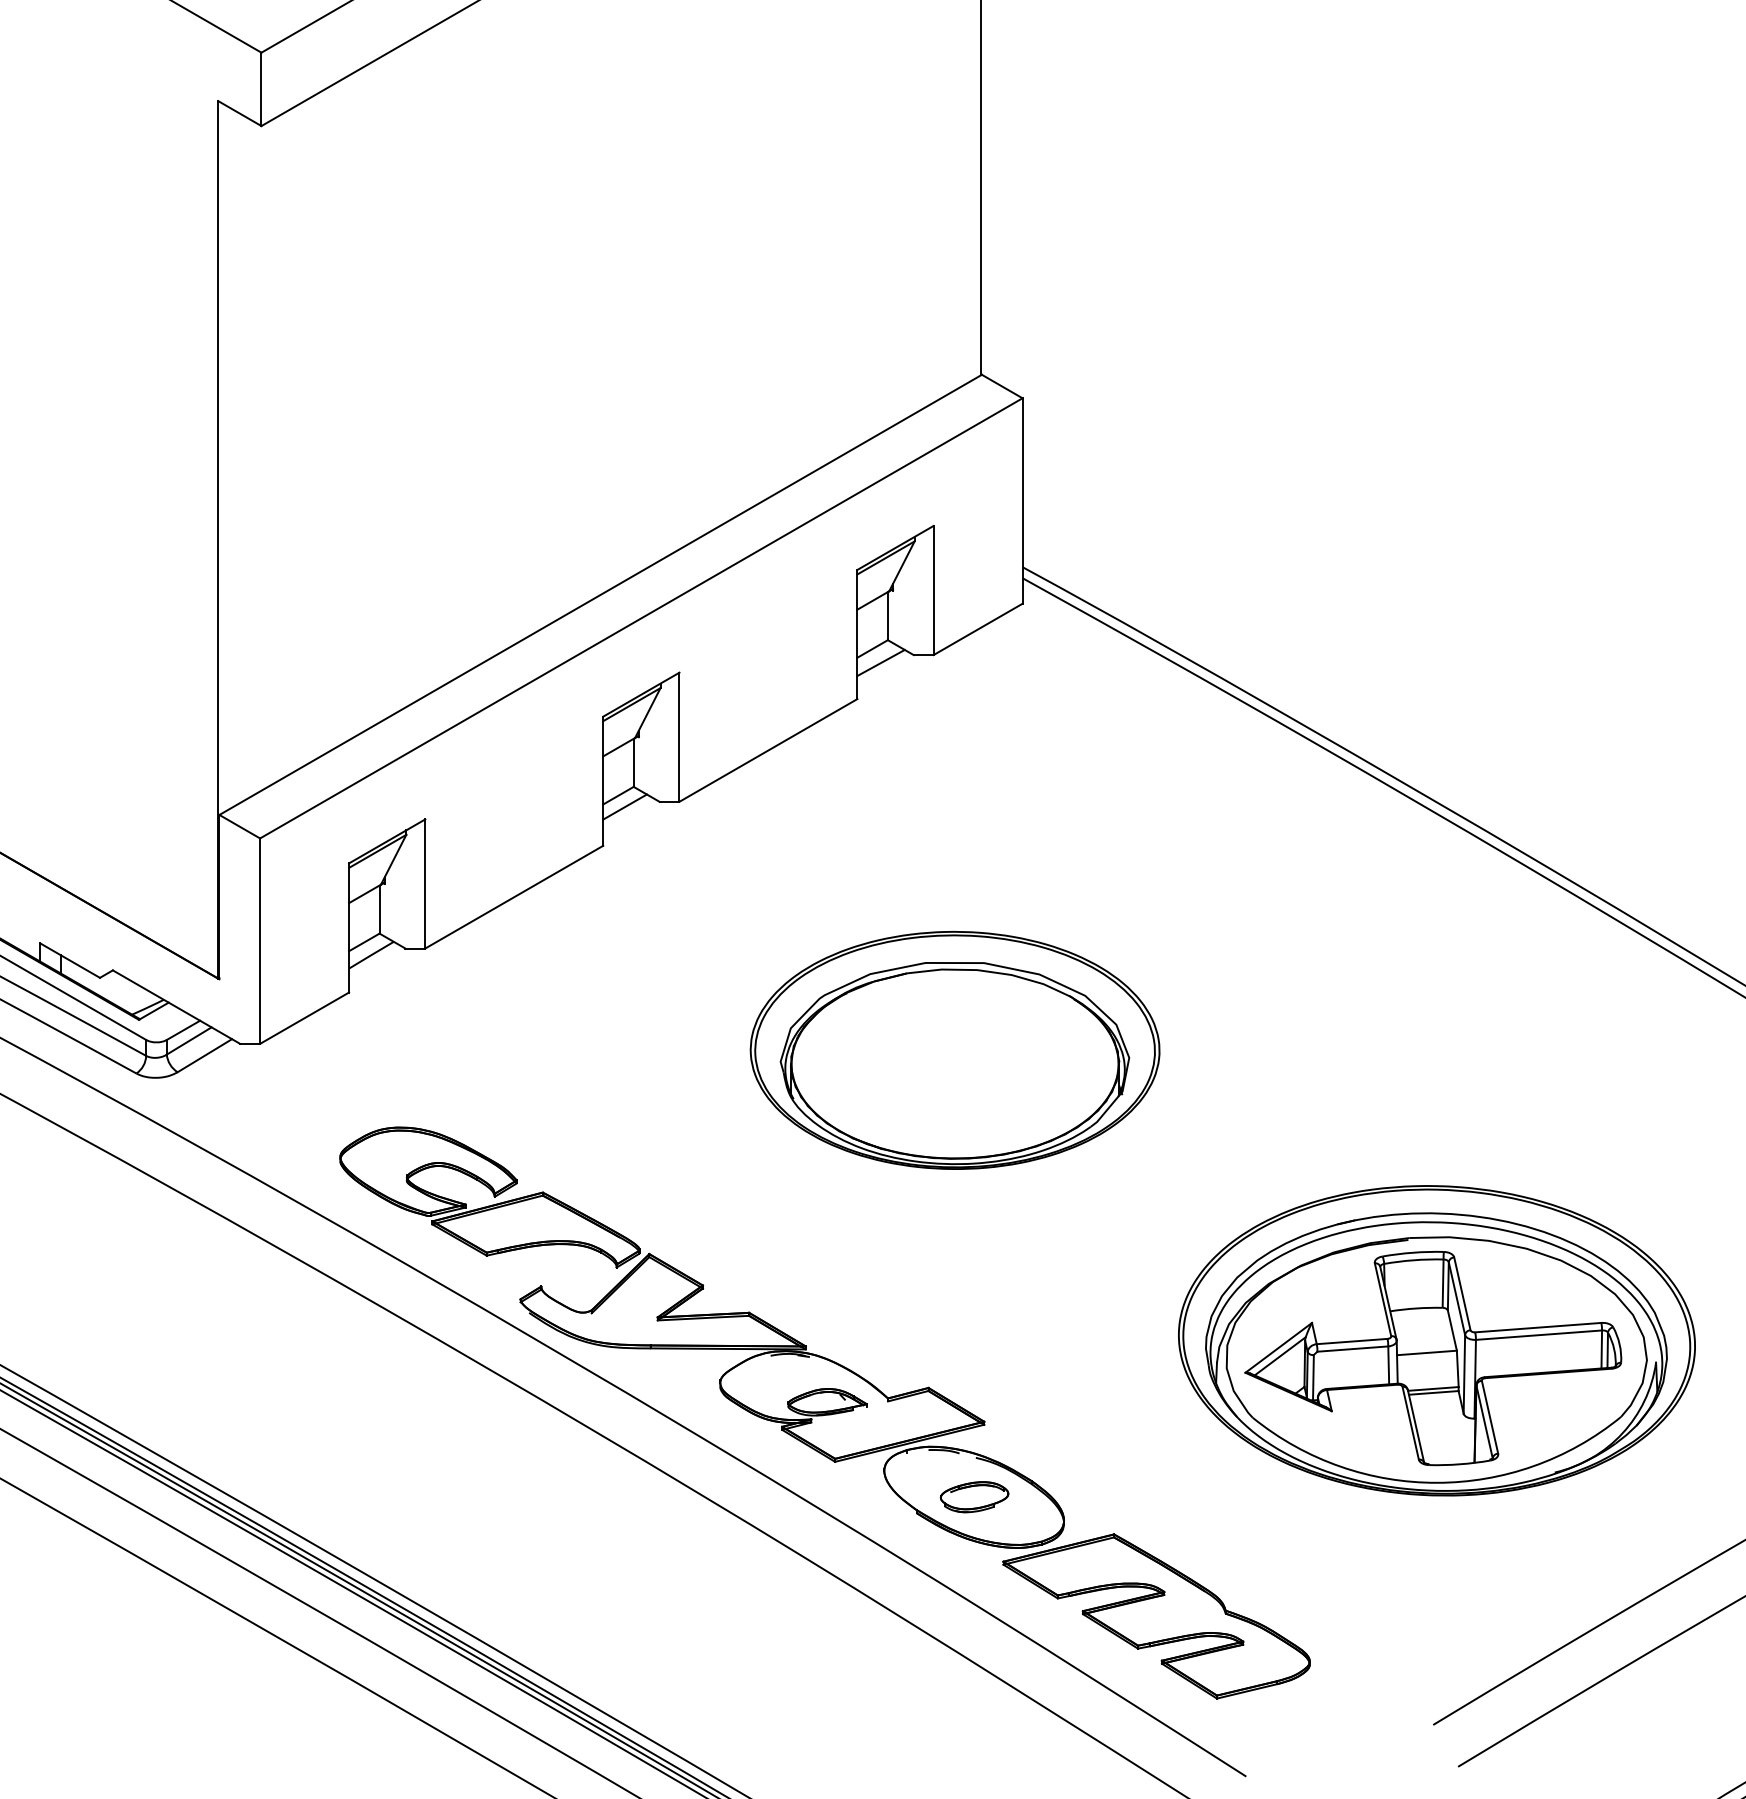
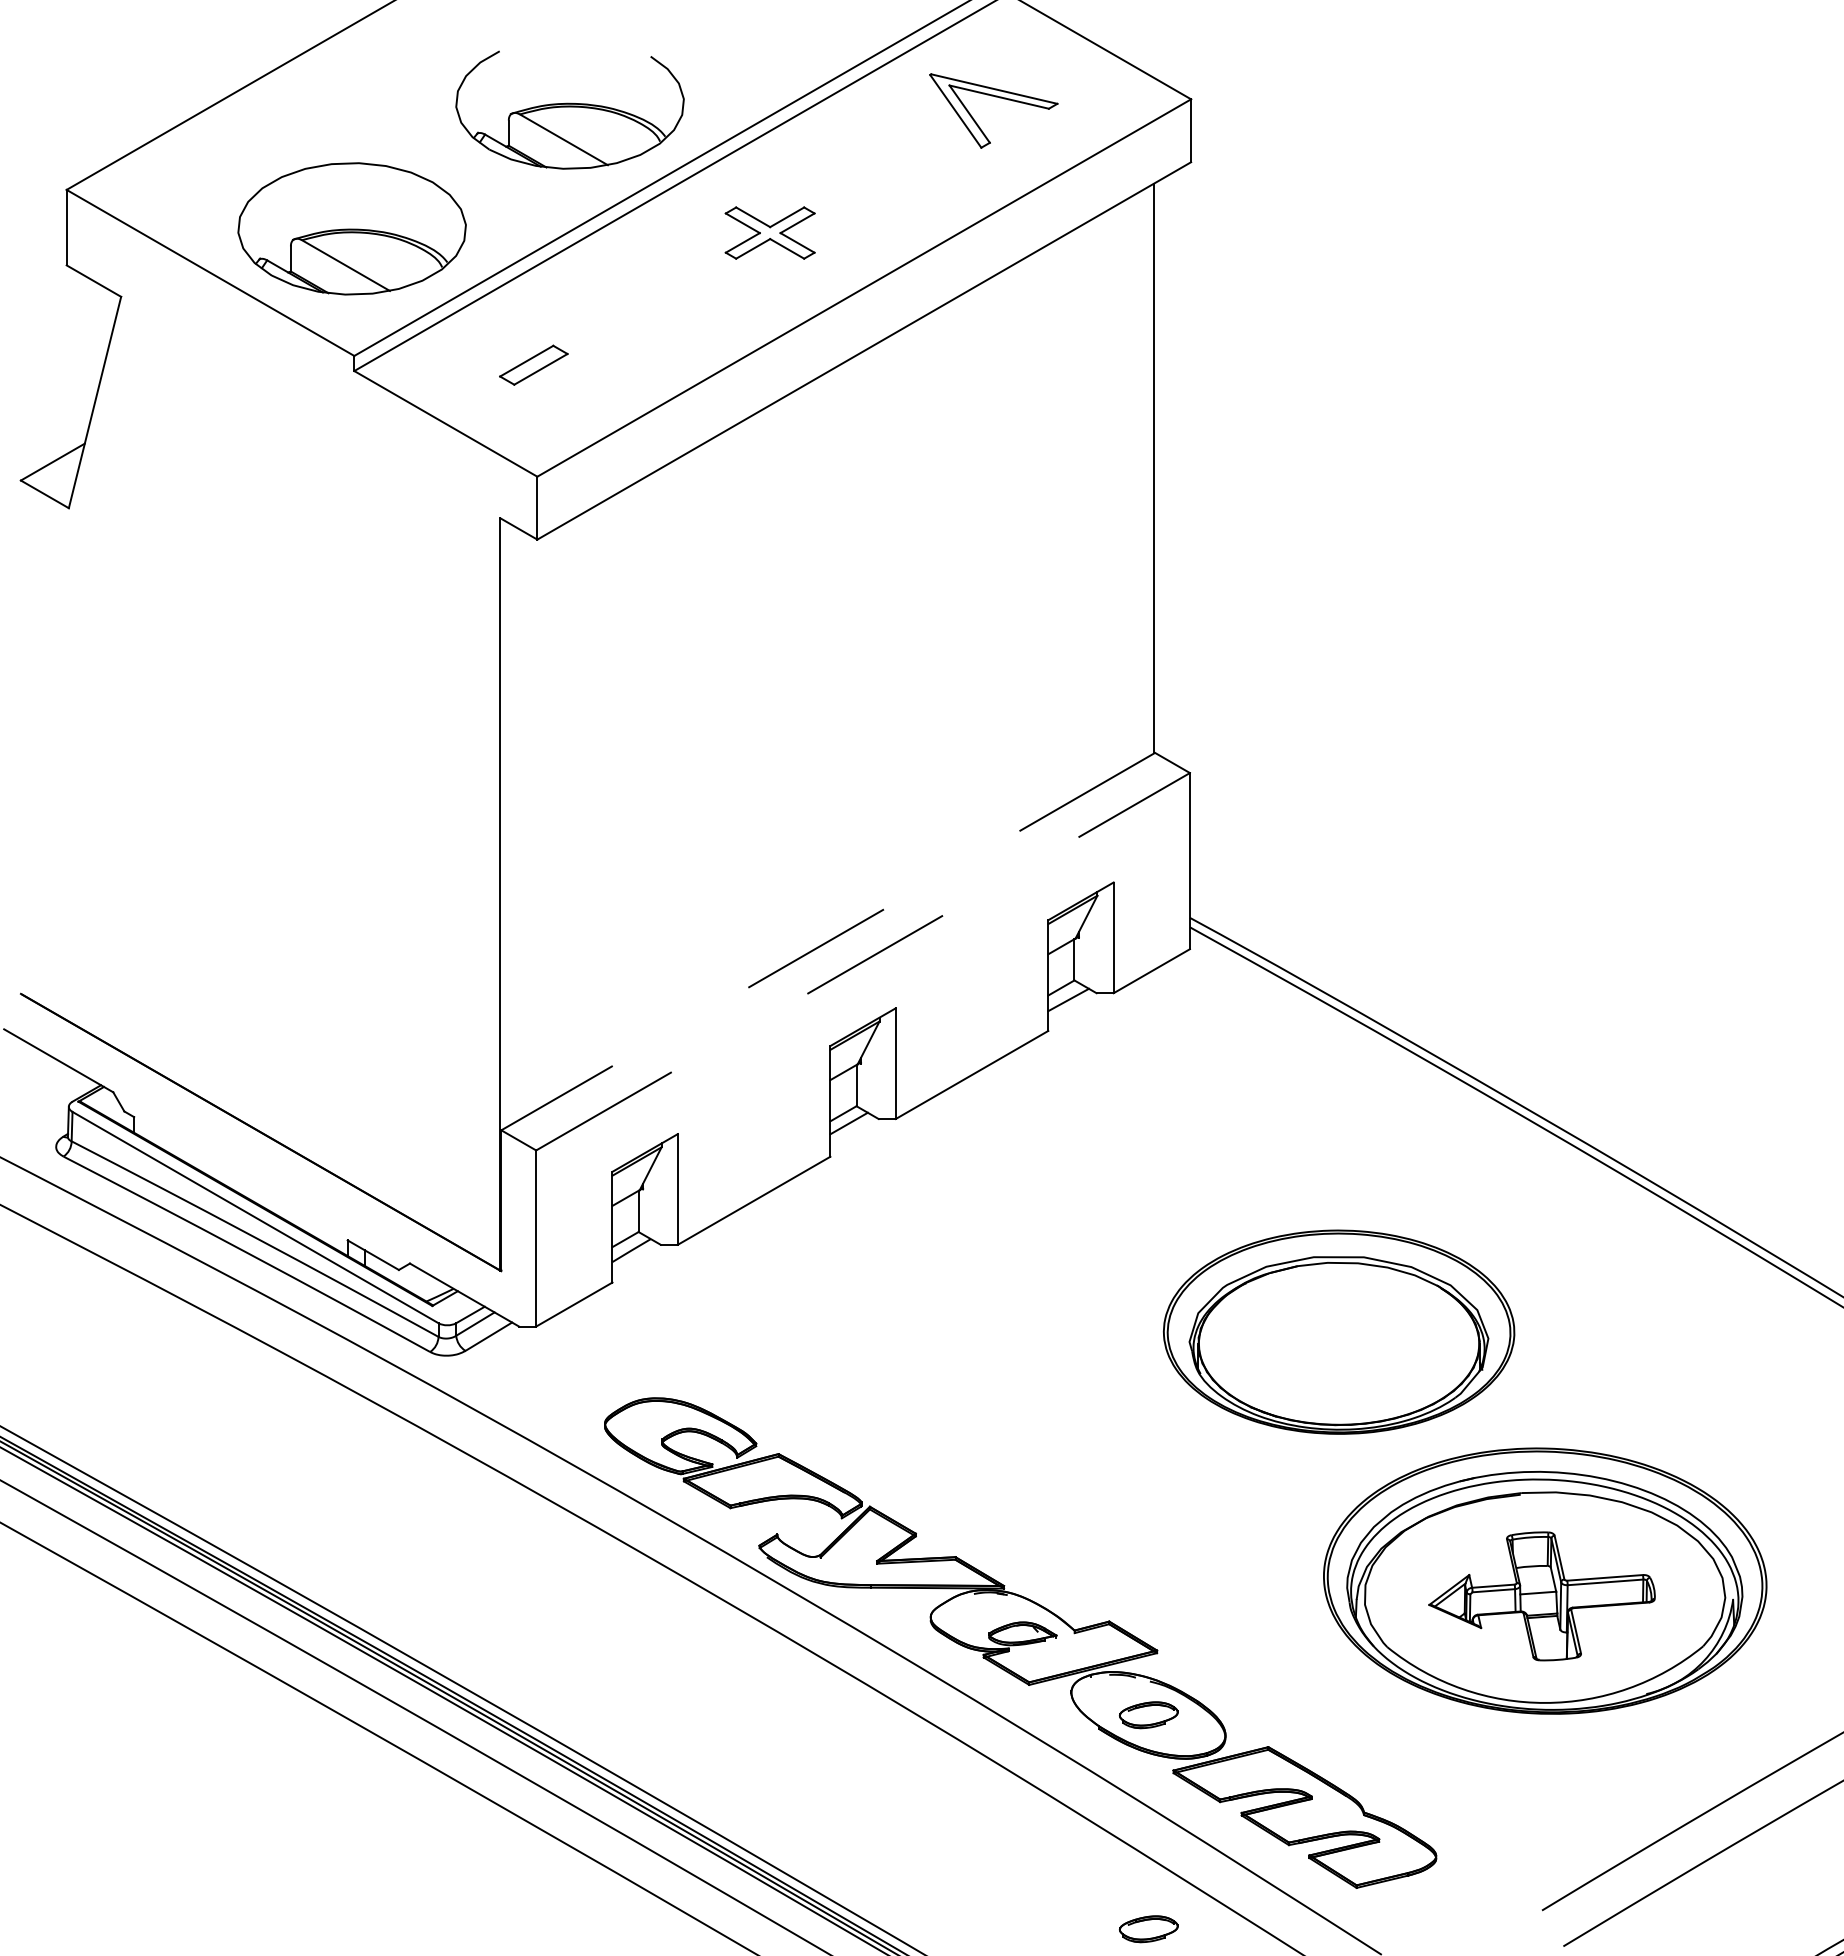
line: (599, 594) -> (827, 941), solid -> dashed
line: (641, 618) -> (863, 961), solid -> dashed
part: (955, 1049) -> (1339, 1331), moved
part: (1432, 1358) -> (1541, 1596), size x0.7
part: (974, 1747) -> (1148, 1929), added

